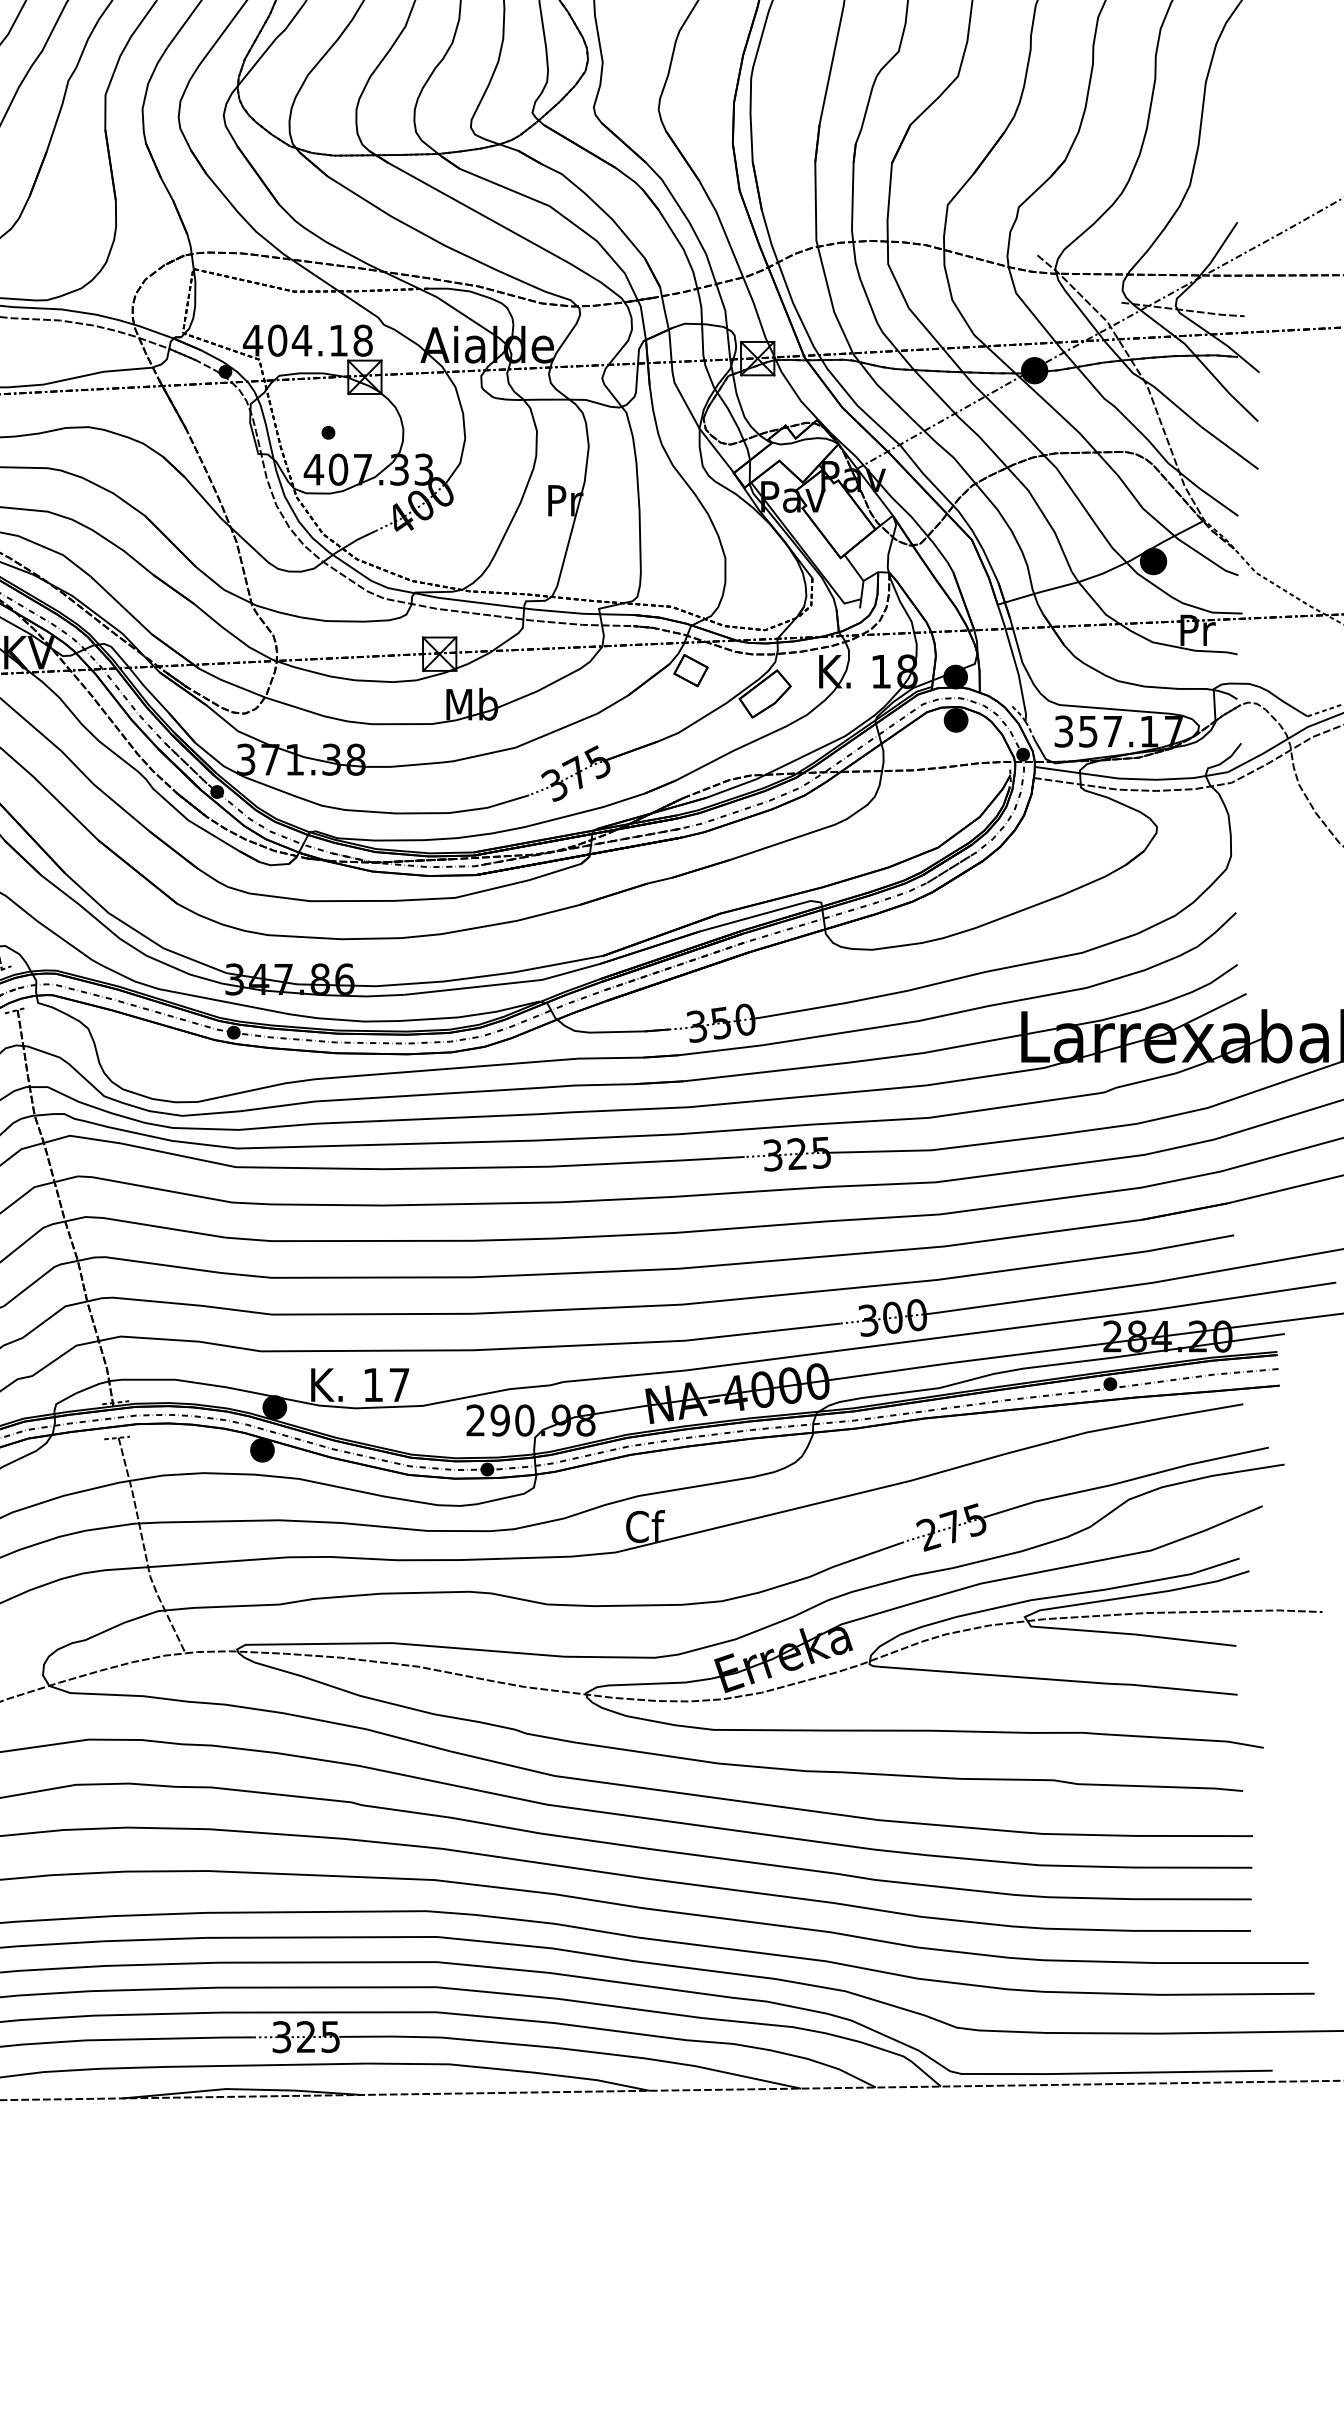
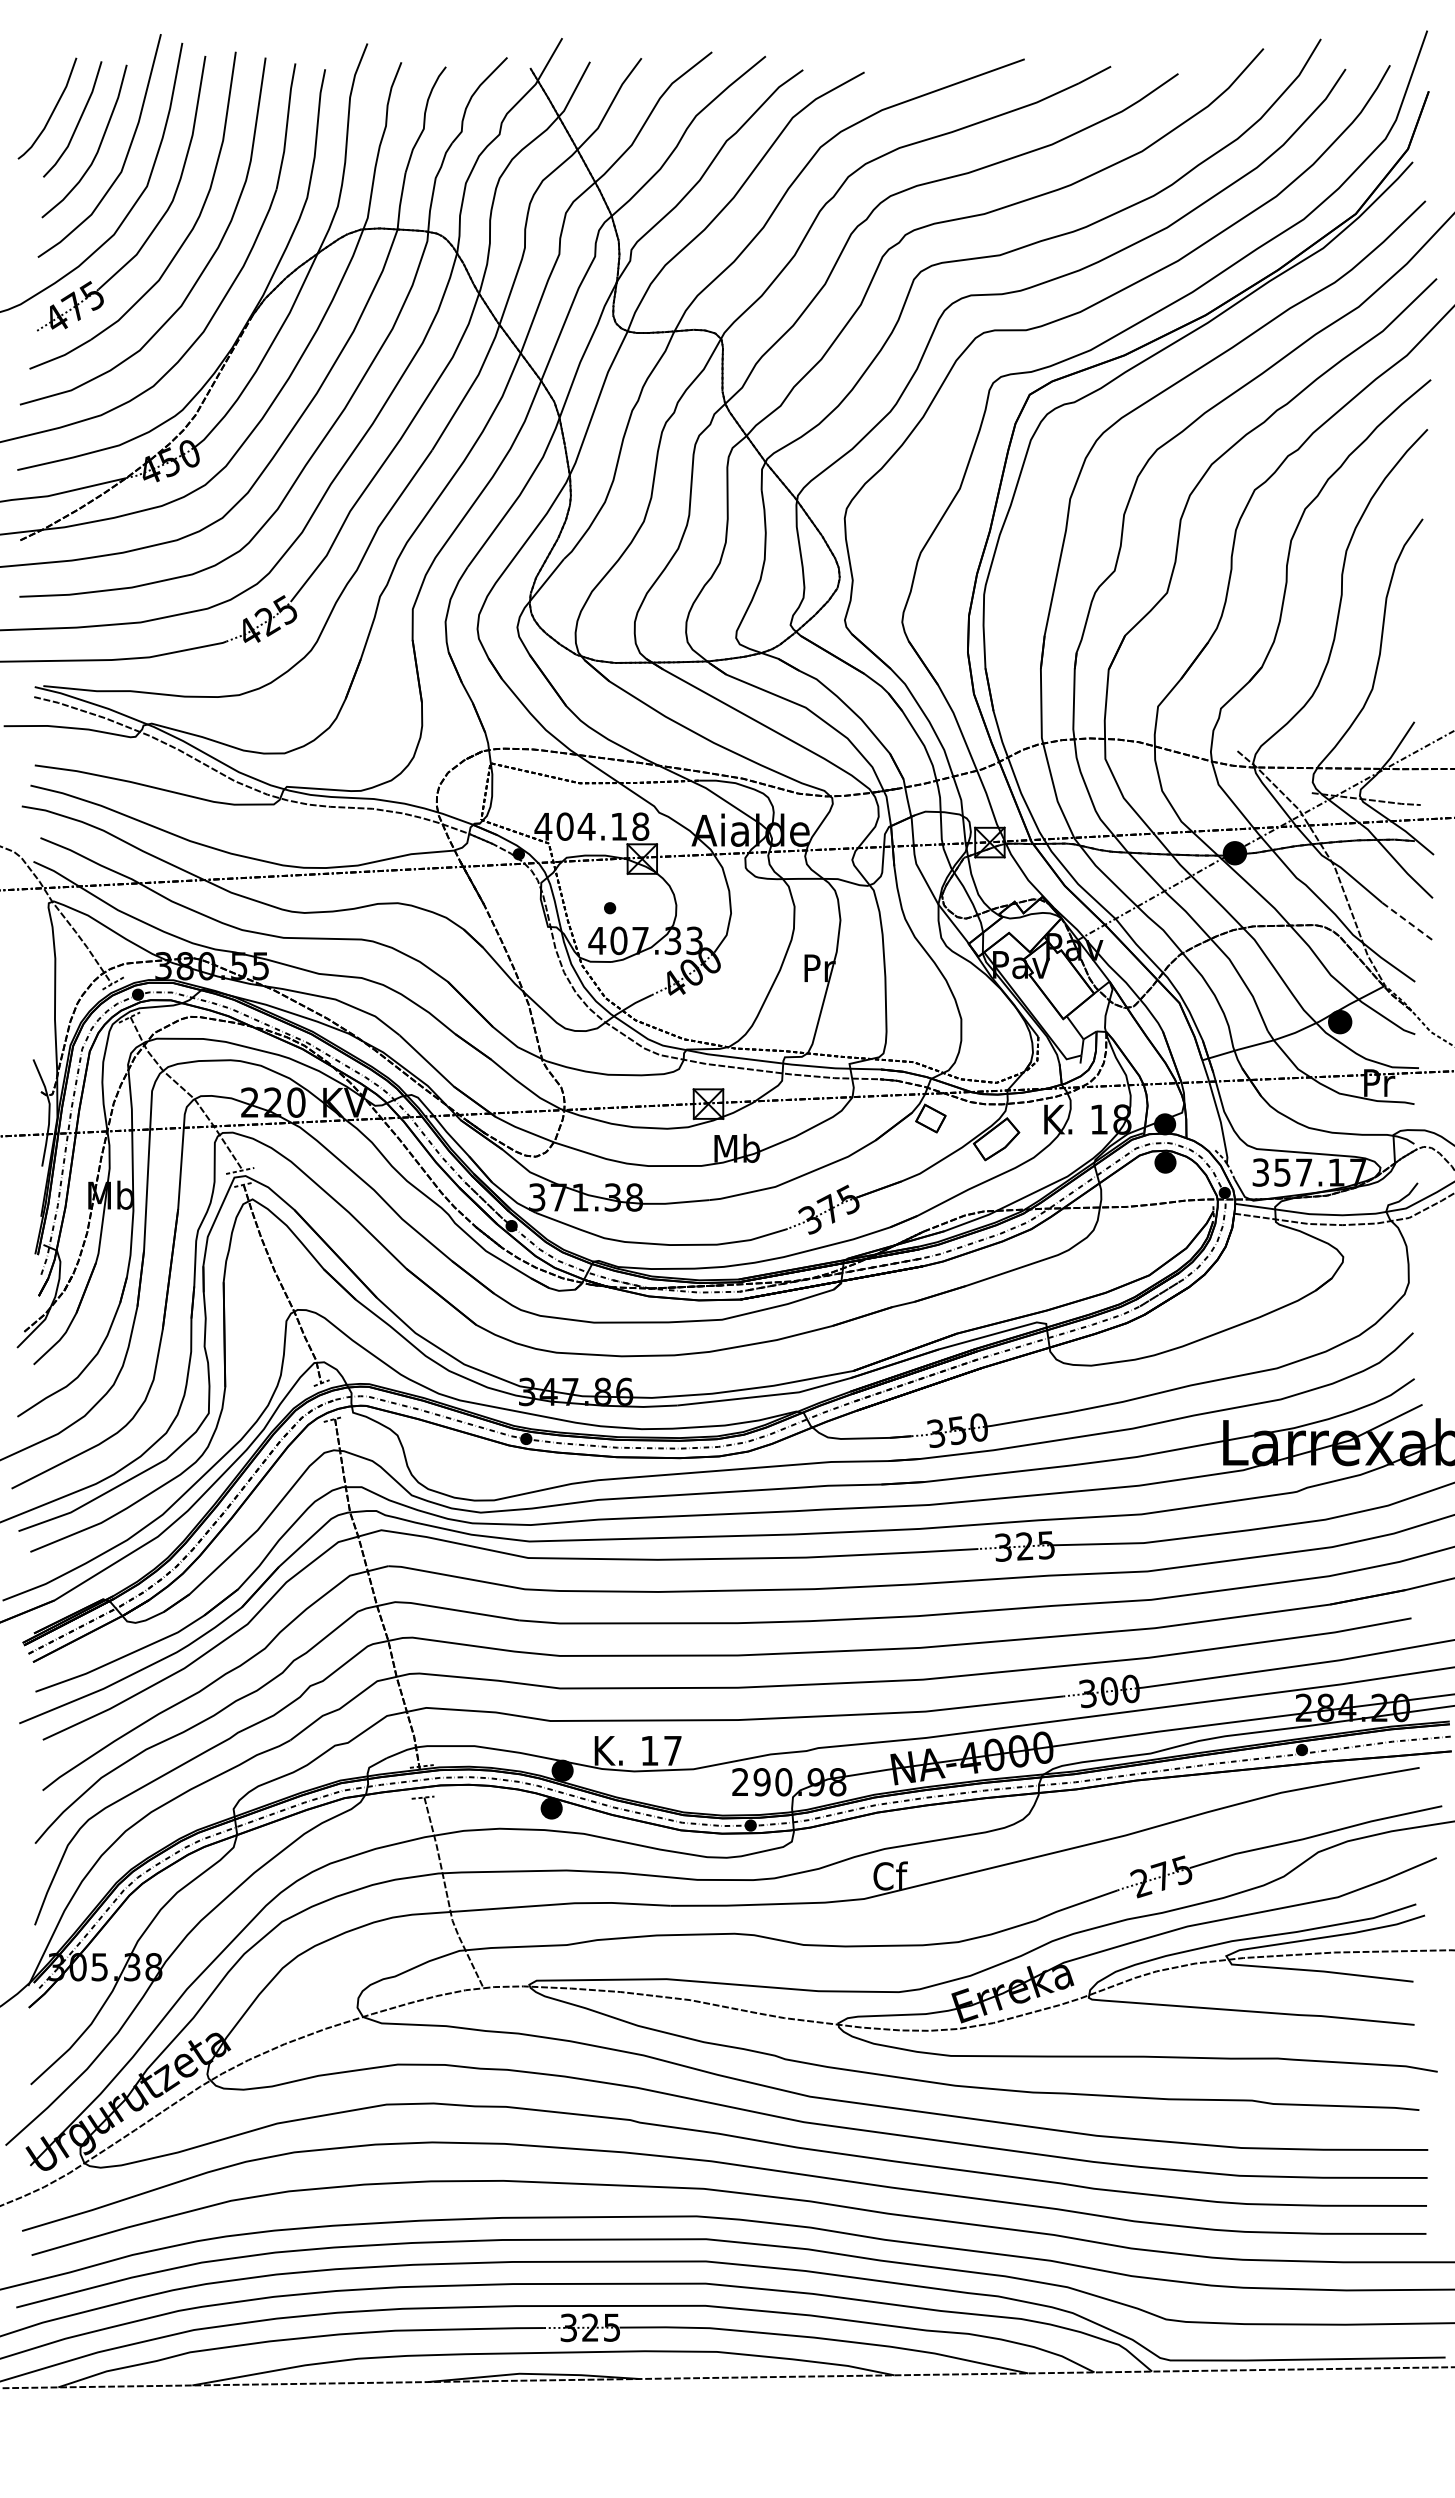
line: (1229, 447) -> (1407, 921), solid -> dashed

